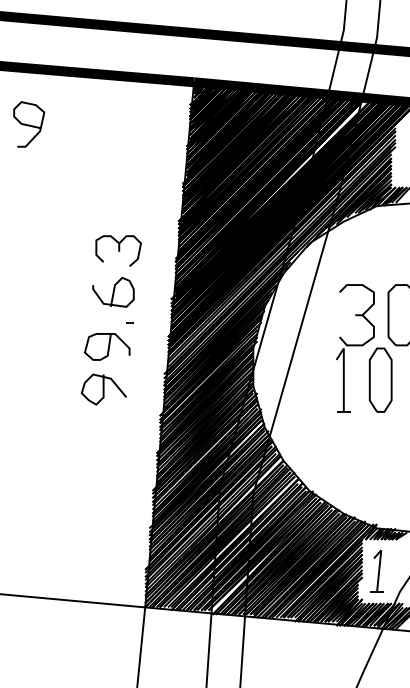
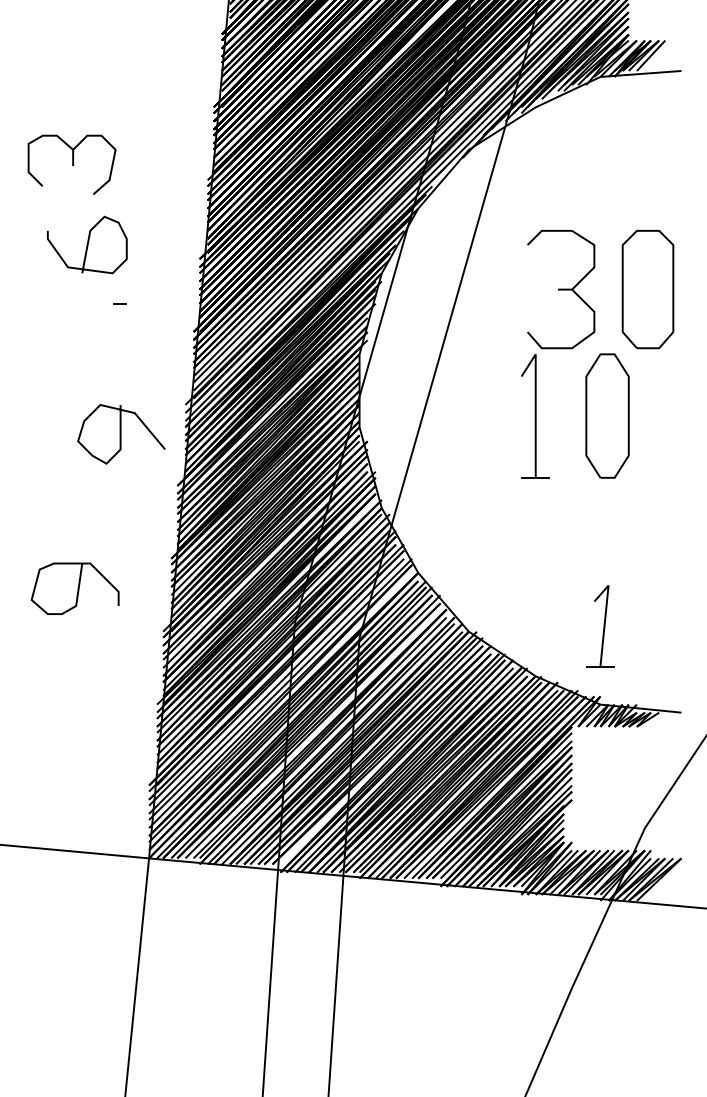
part: (118, 250) -> (71, 163), moved
curve: (108, 346) -> (77, 587), moved
curve: (103, 389) -> (120, 434), moved
part: (376, 570) -> (599, 624), moved

